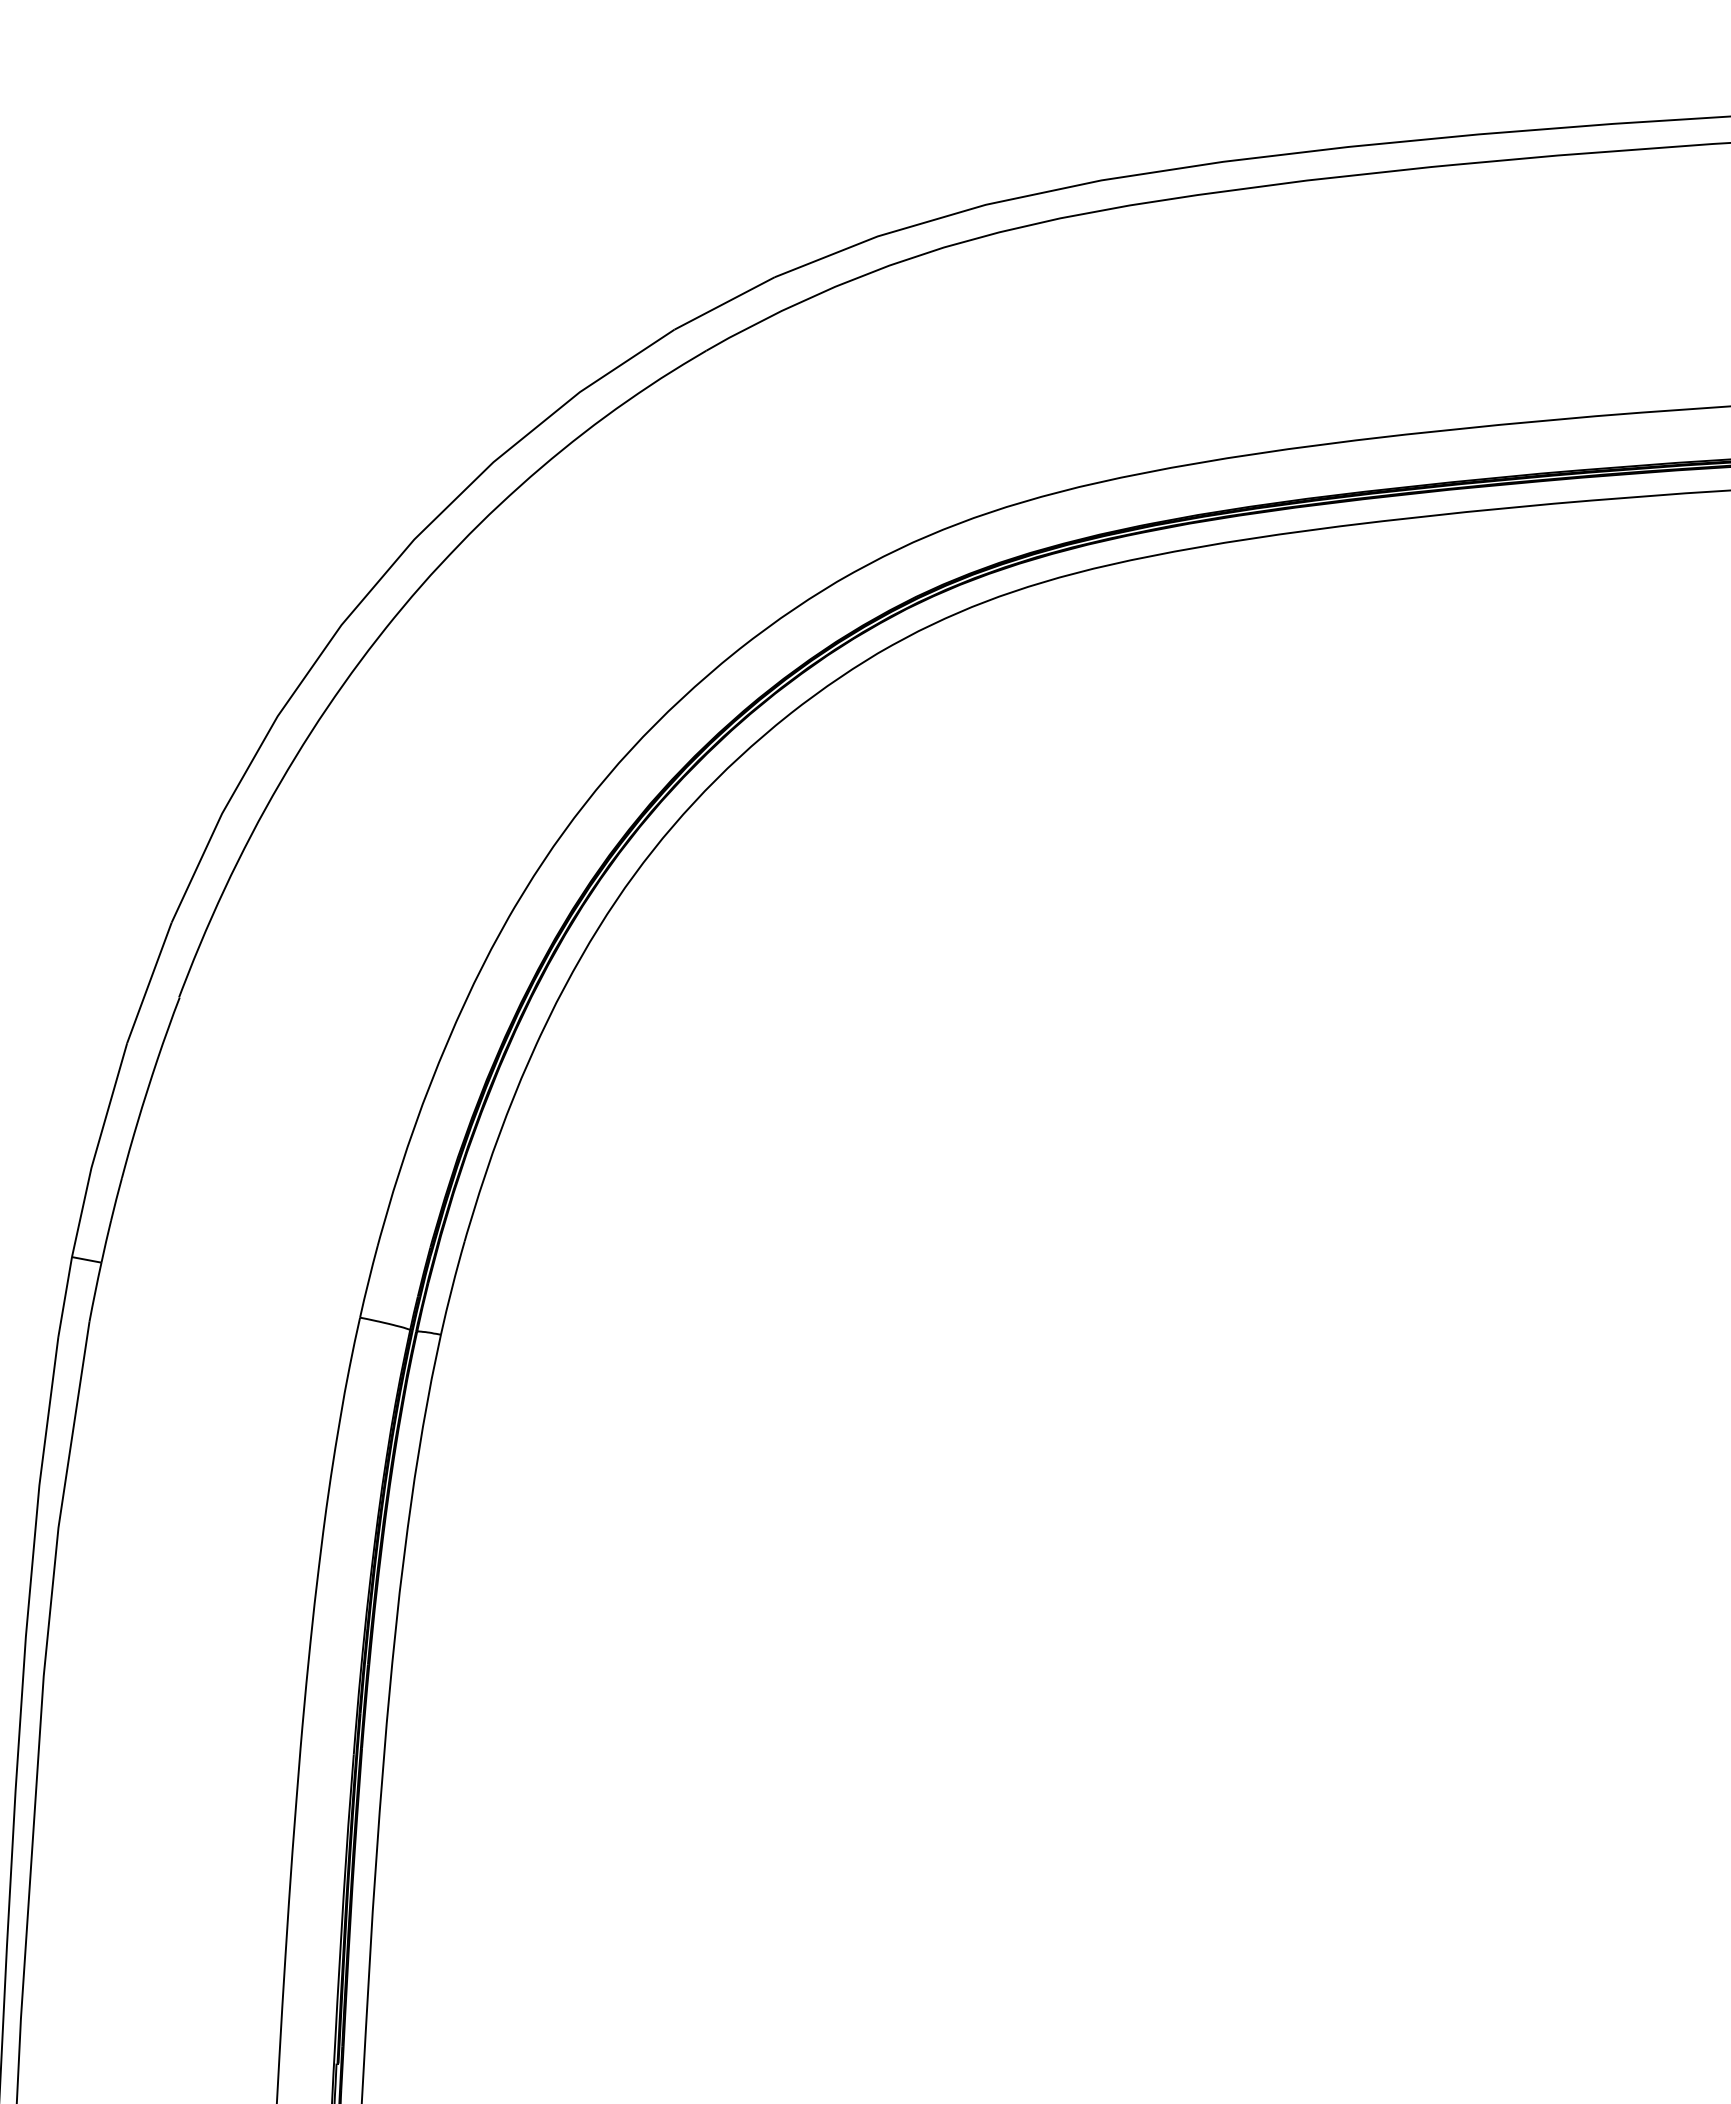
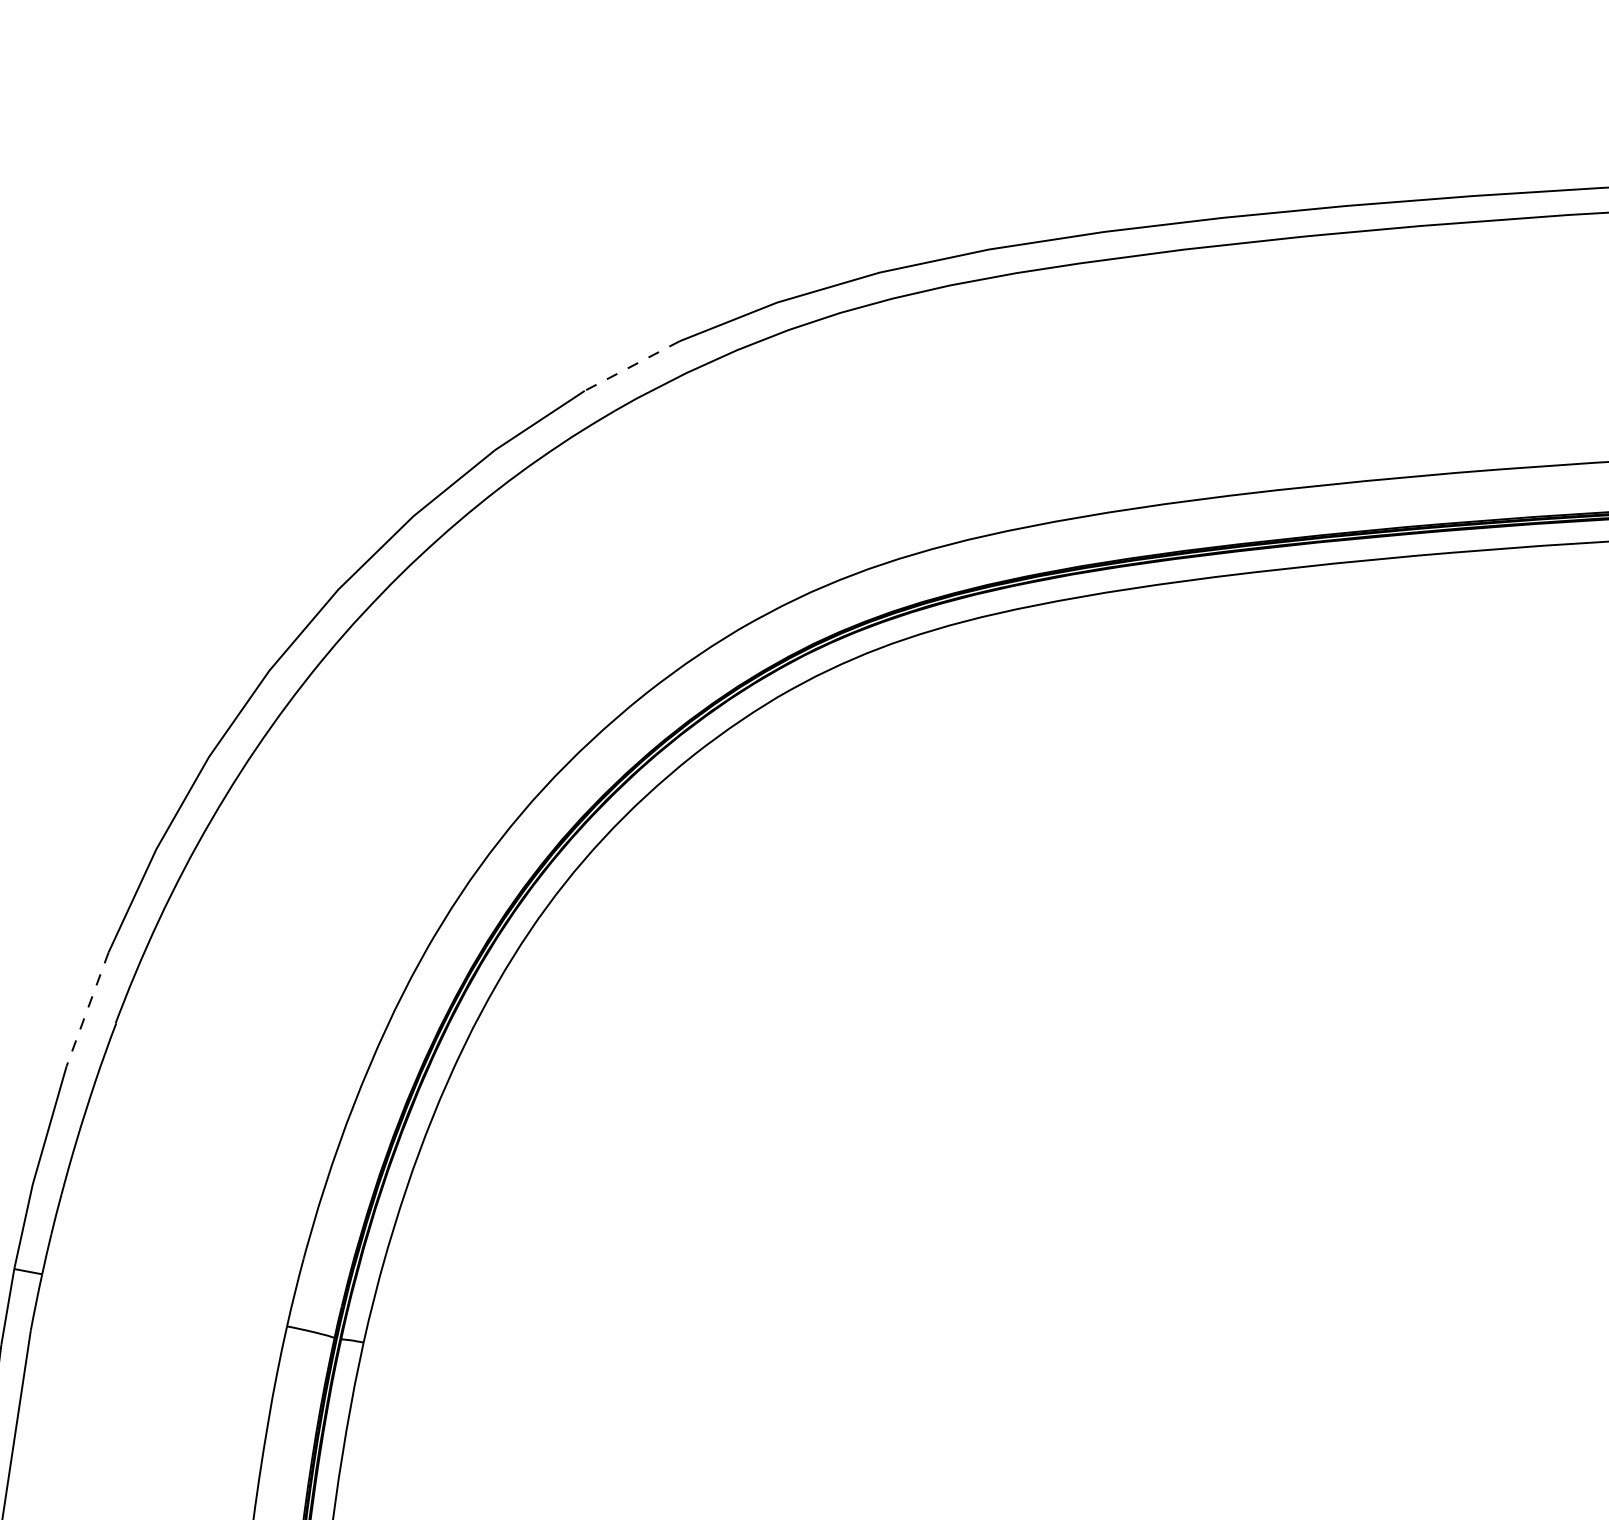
line: (724, 303) -> (632, 366), solid -> dashed
line: (149, 983) -> (87, 1009), solid -> dashed

